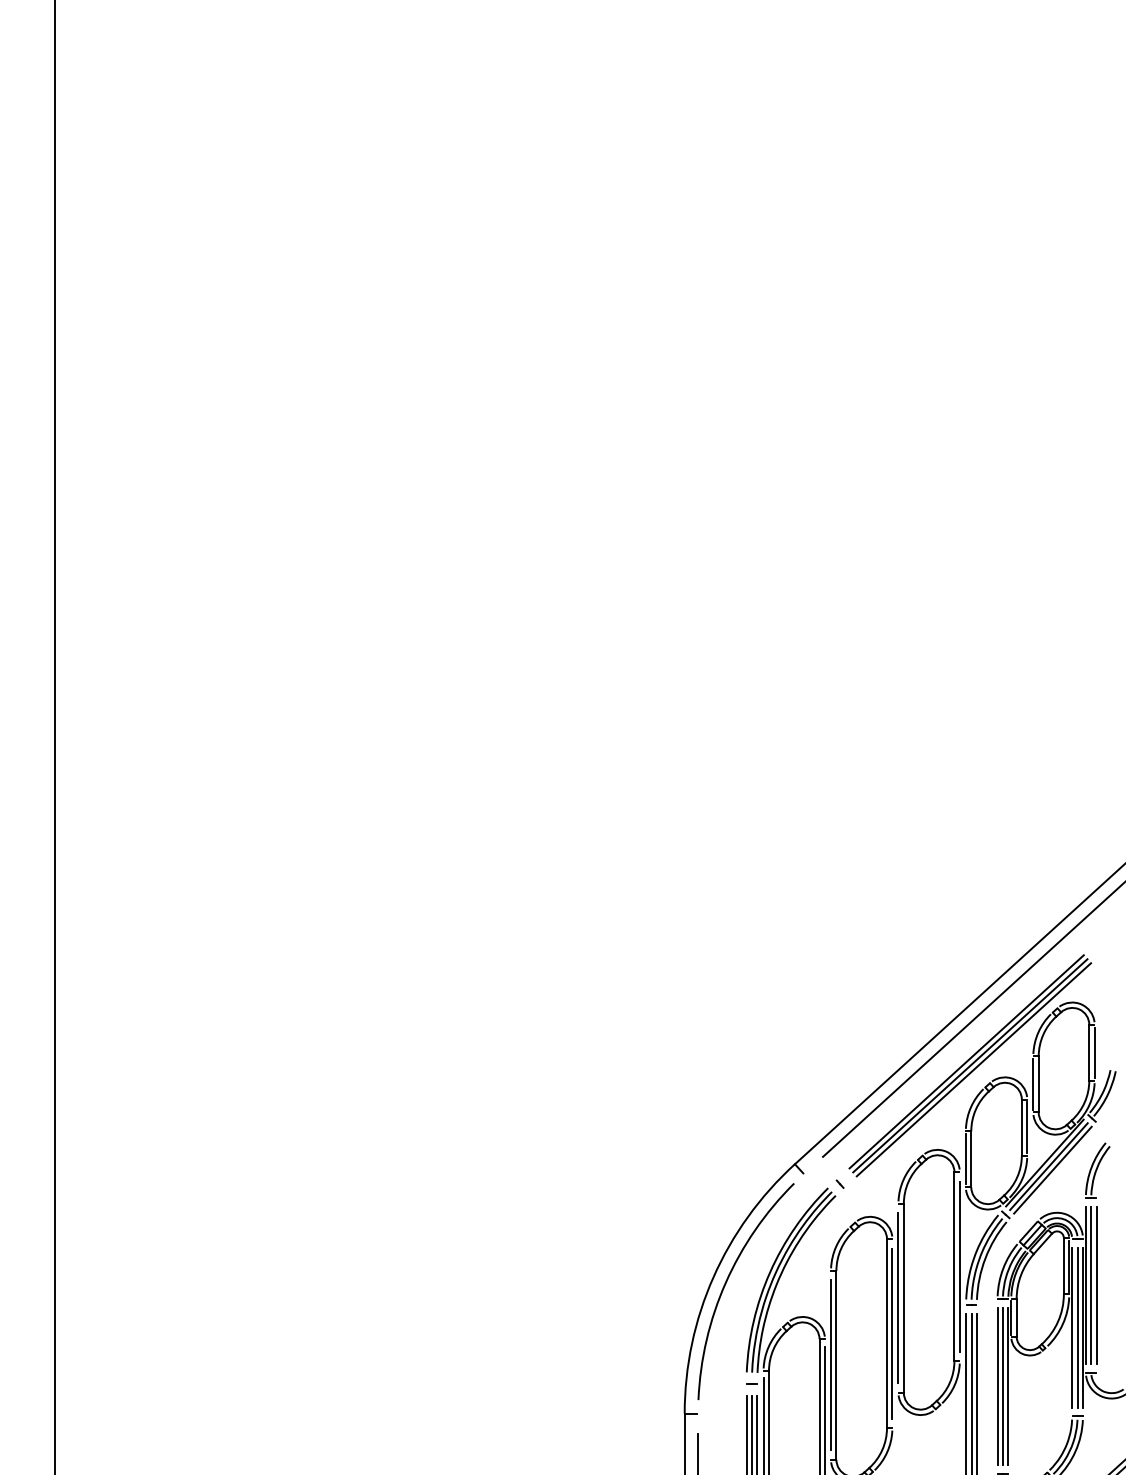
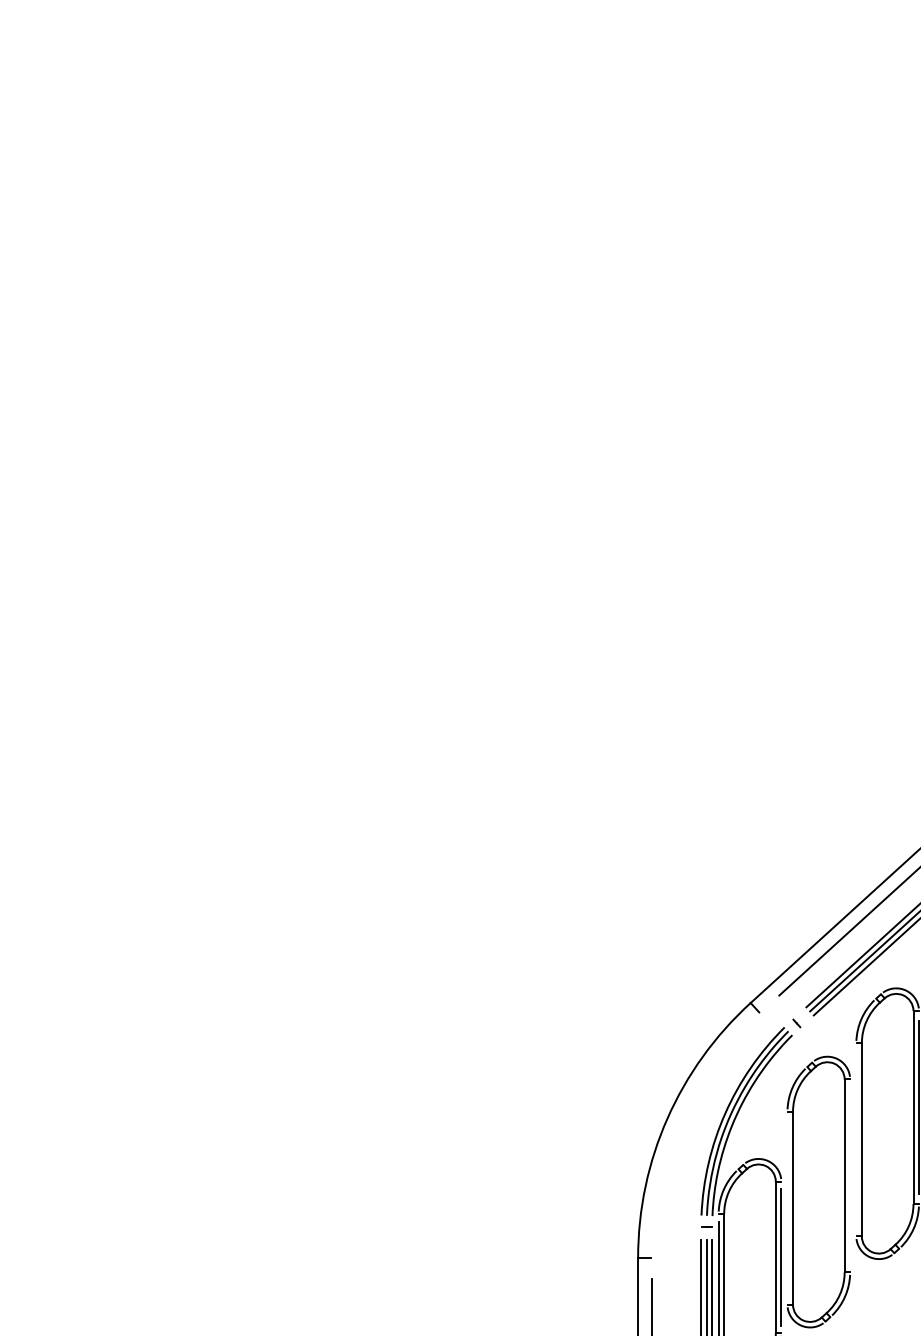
arc: (726, 1284) -> (680, 1125), removed
line: (898, 1298) -> (856, 1140), removed
line: (892, 1333) -> (850, 1175), removed
line: (831, 1365) -> (787, 1208), removed

